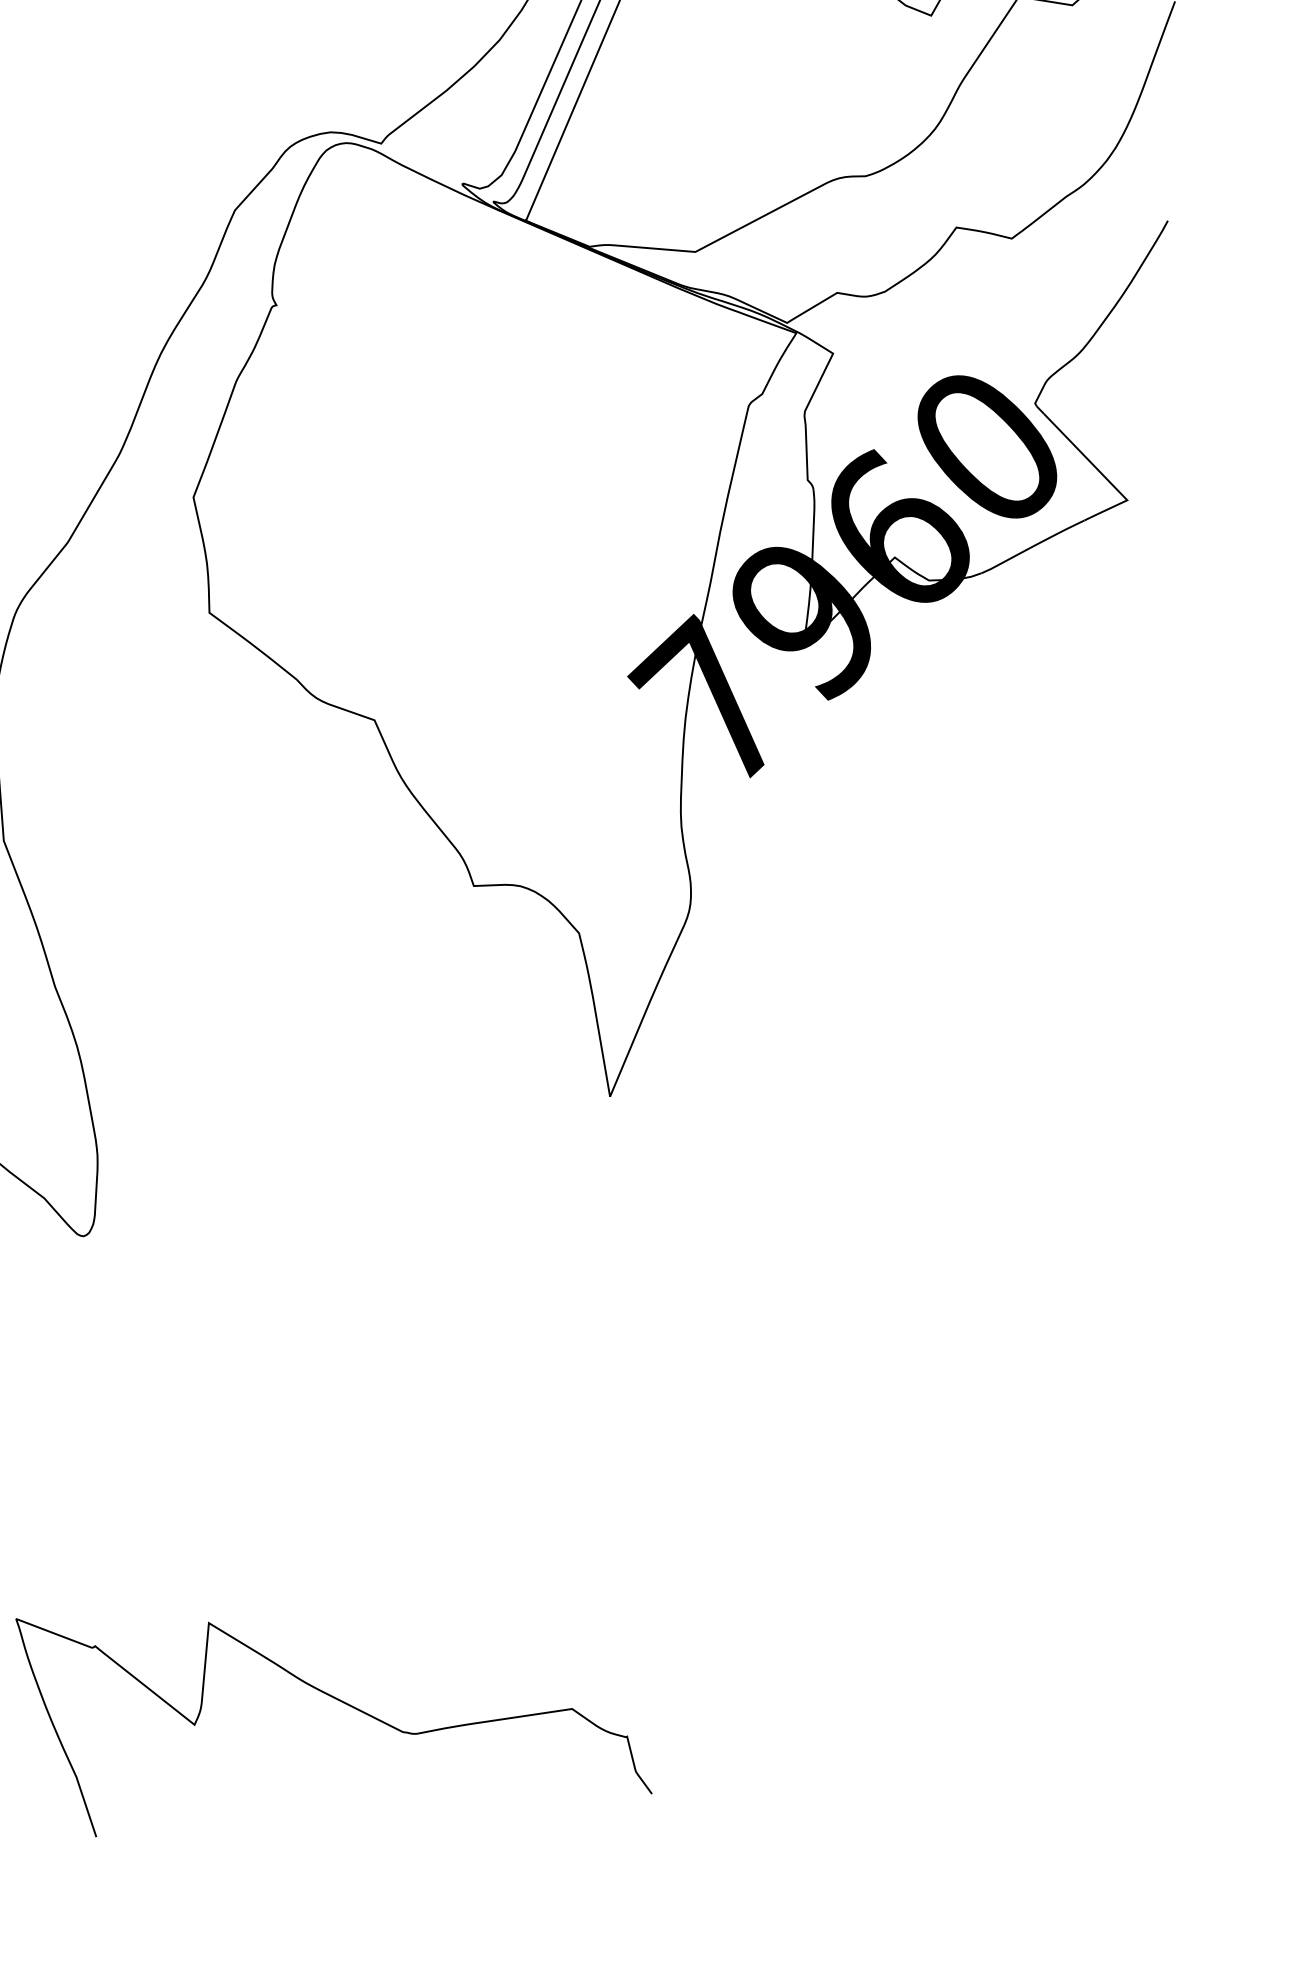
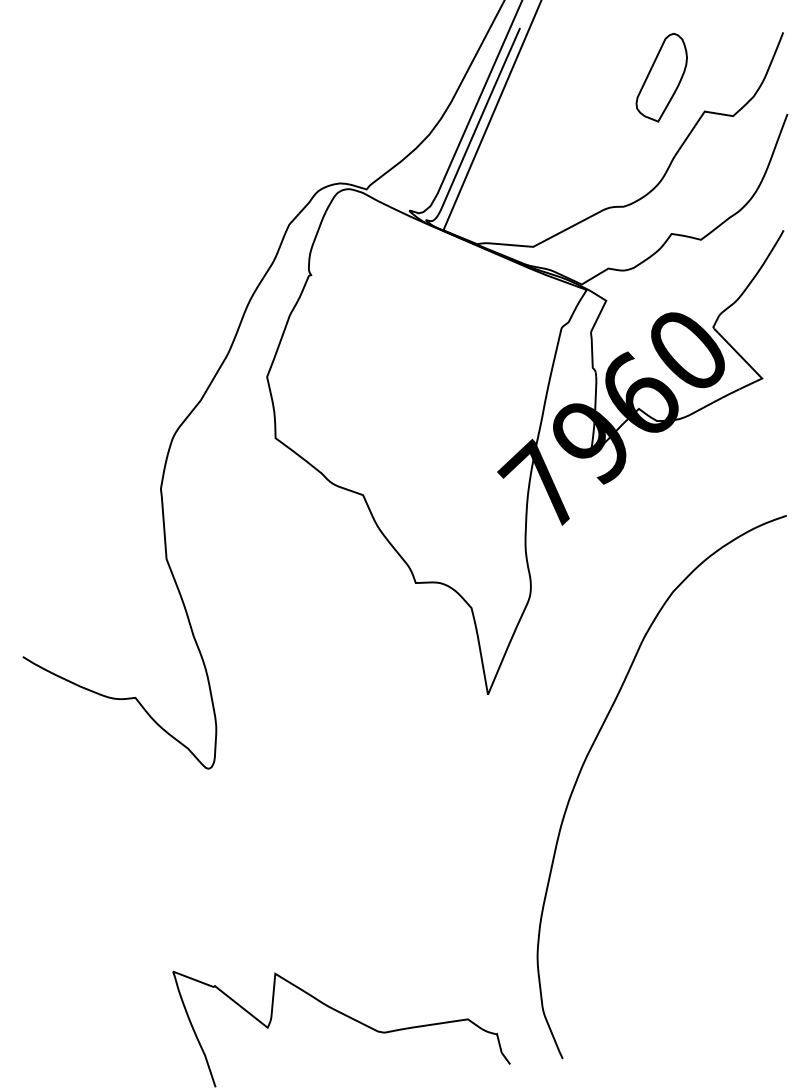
curve: (803, 1203) -> (590, 751), added

